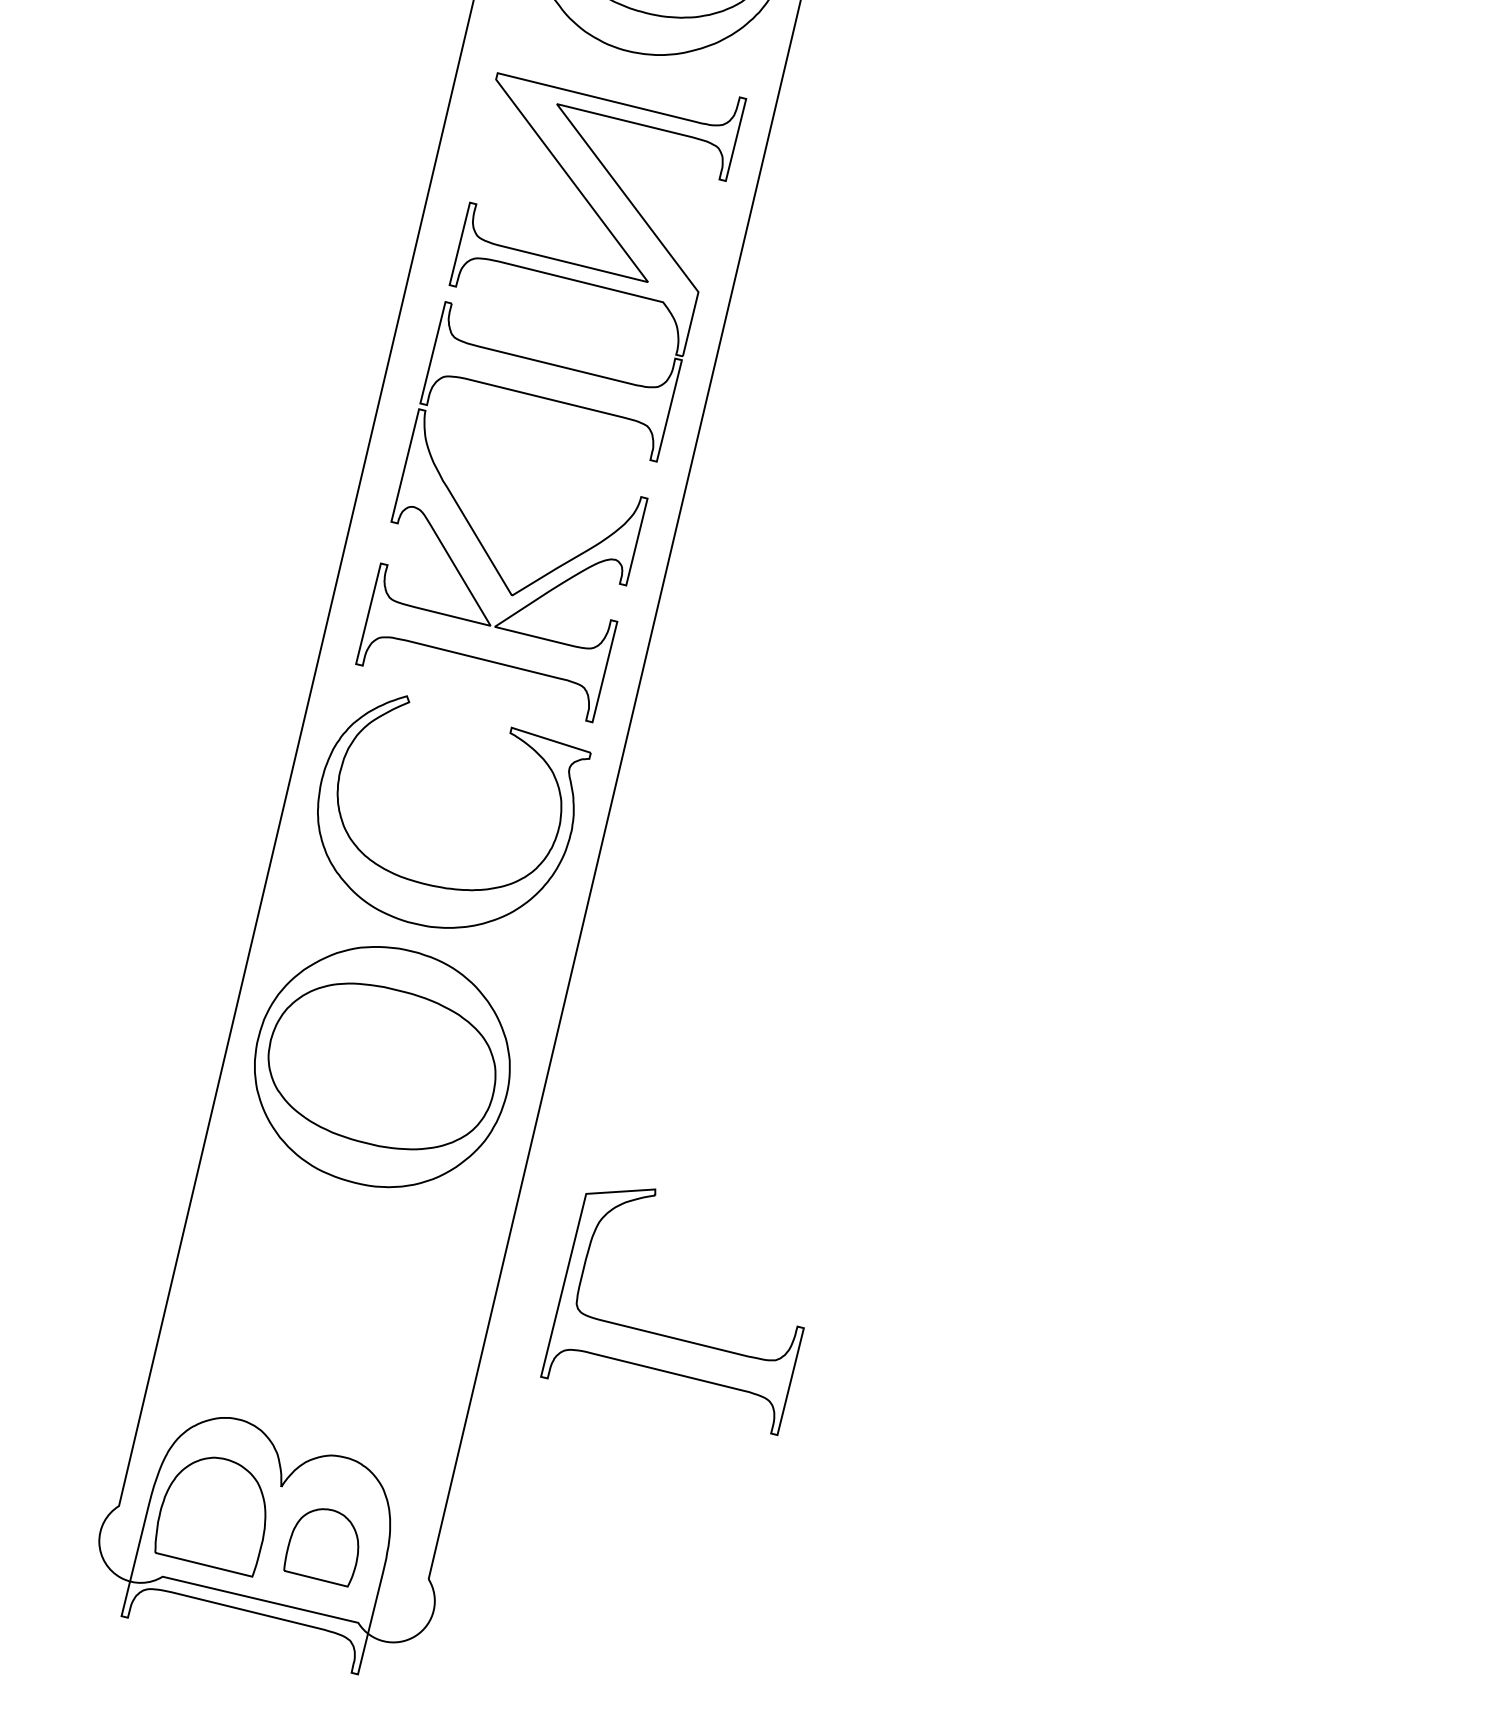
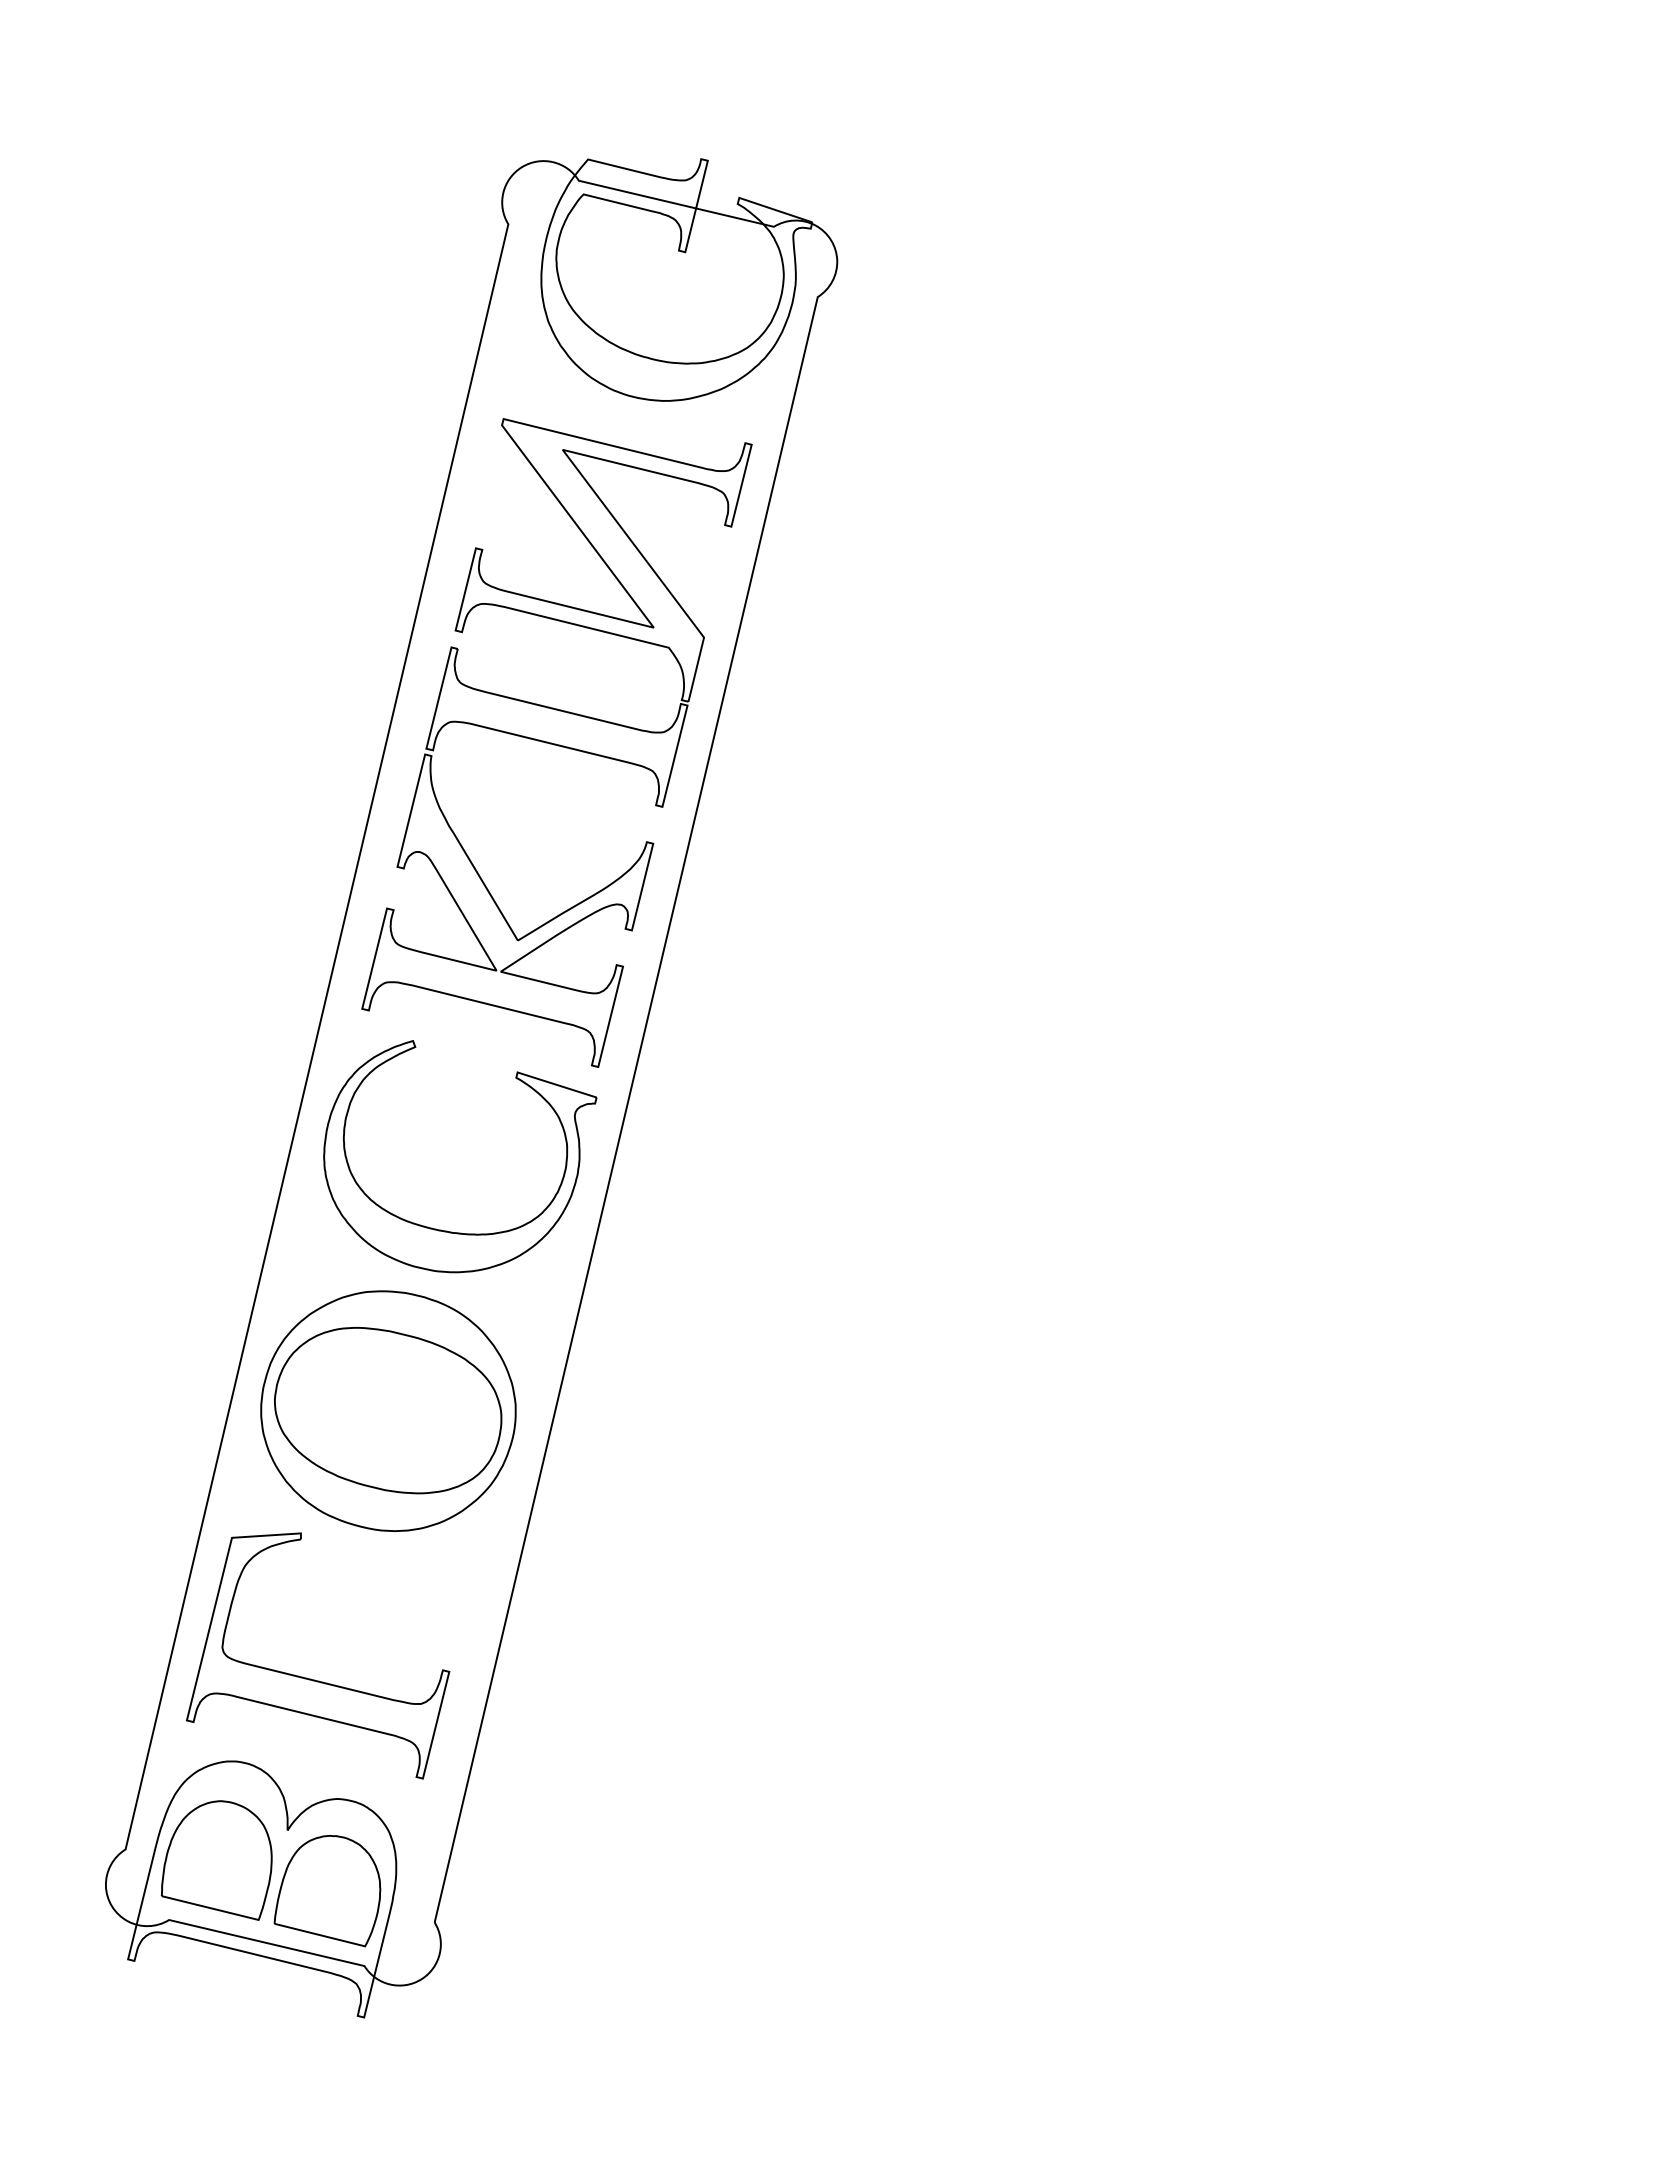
part: (669, 1335) -> (315, 1679), moved
part: (321, 1548) -> (327, 1891), size x1.43

